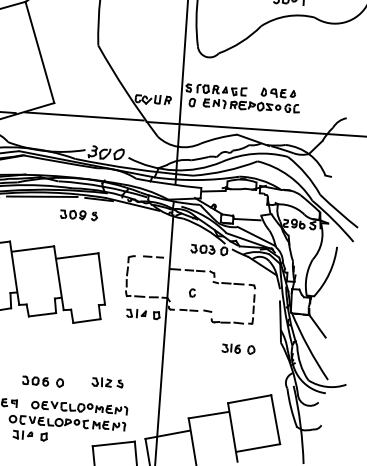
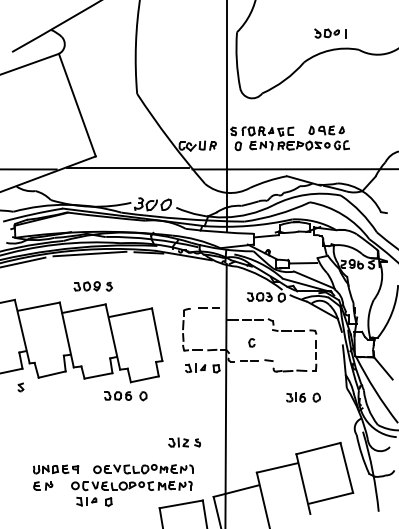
part: (78, 215) -> (92, 286), moved
part: (42, 382) -> (125, 396), moved
part: (107, 382) -> (184, 442), moved

